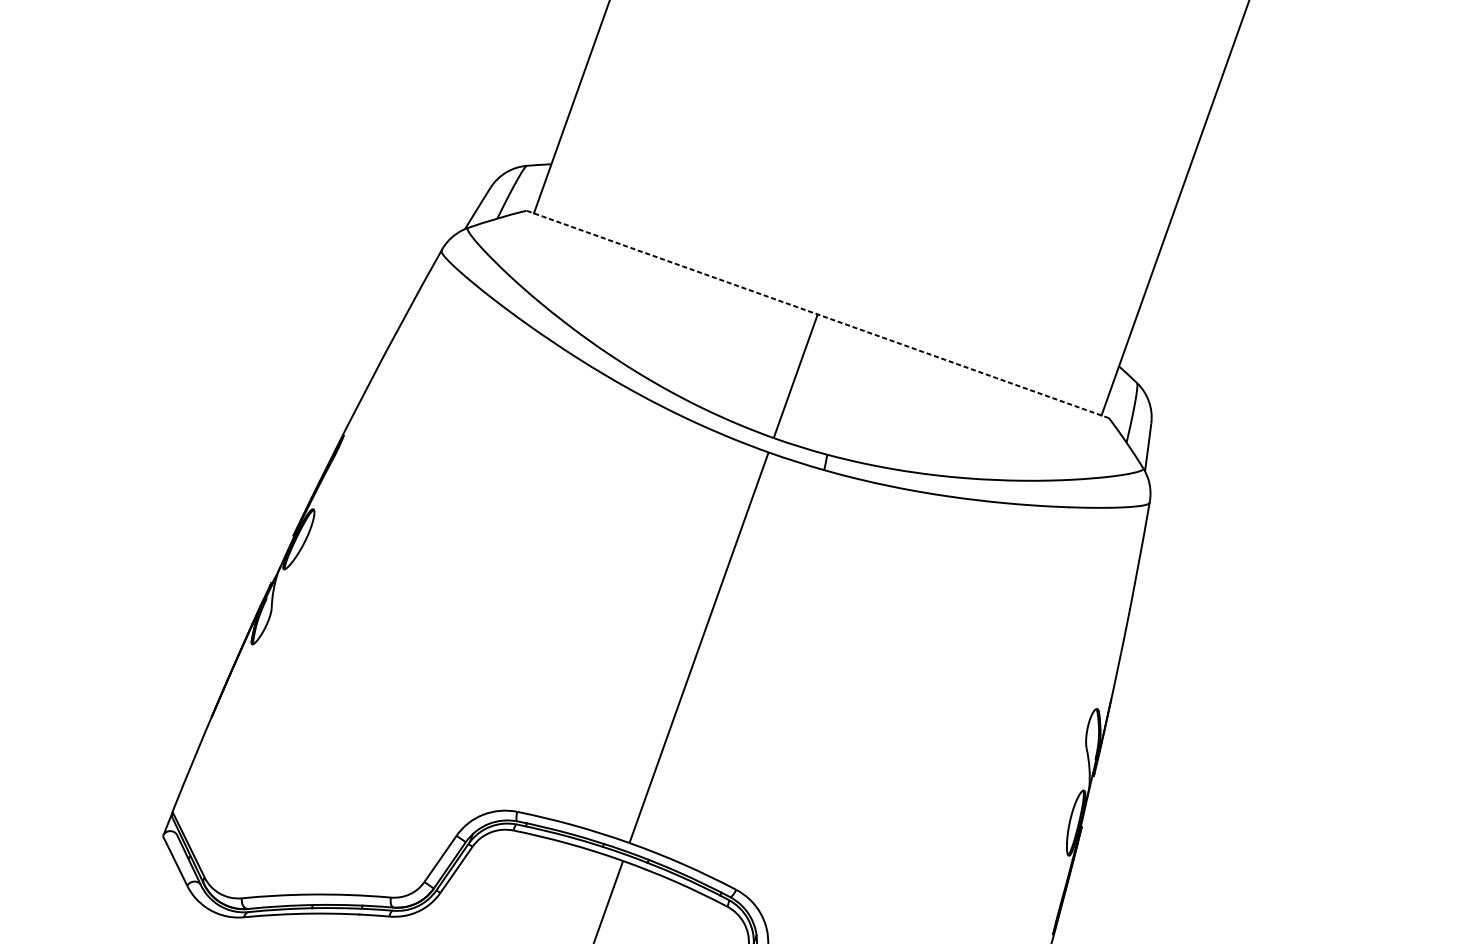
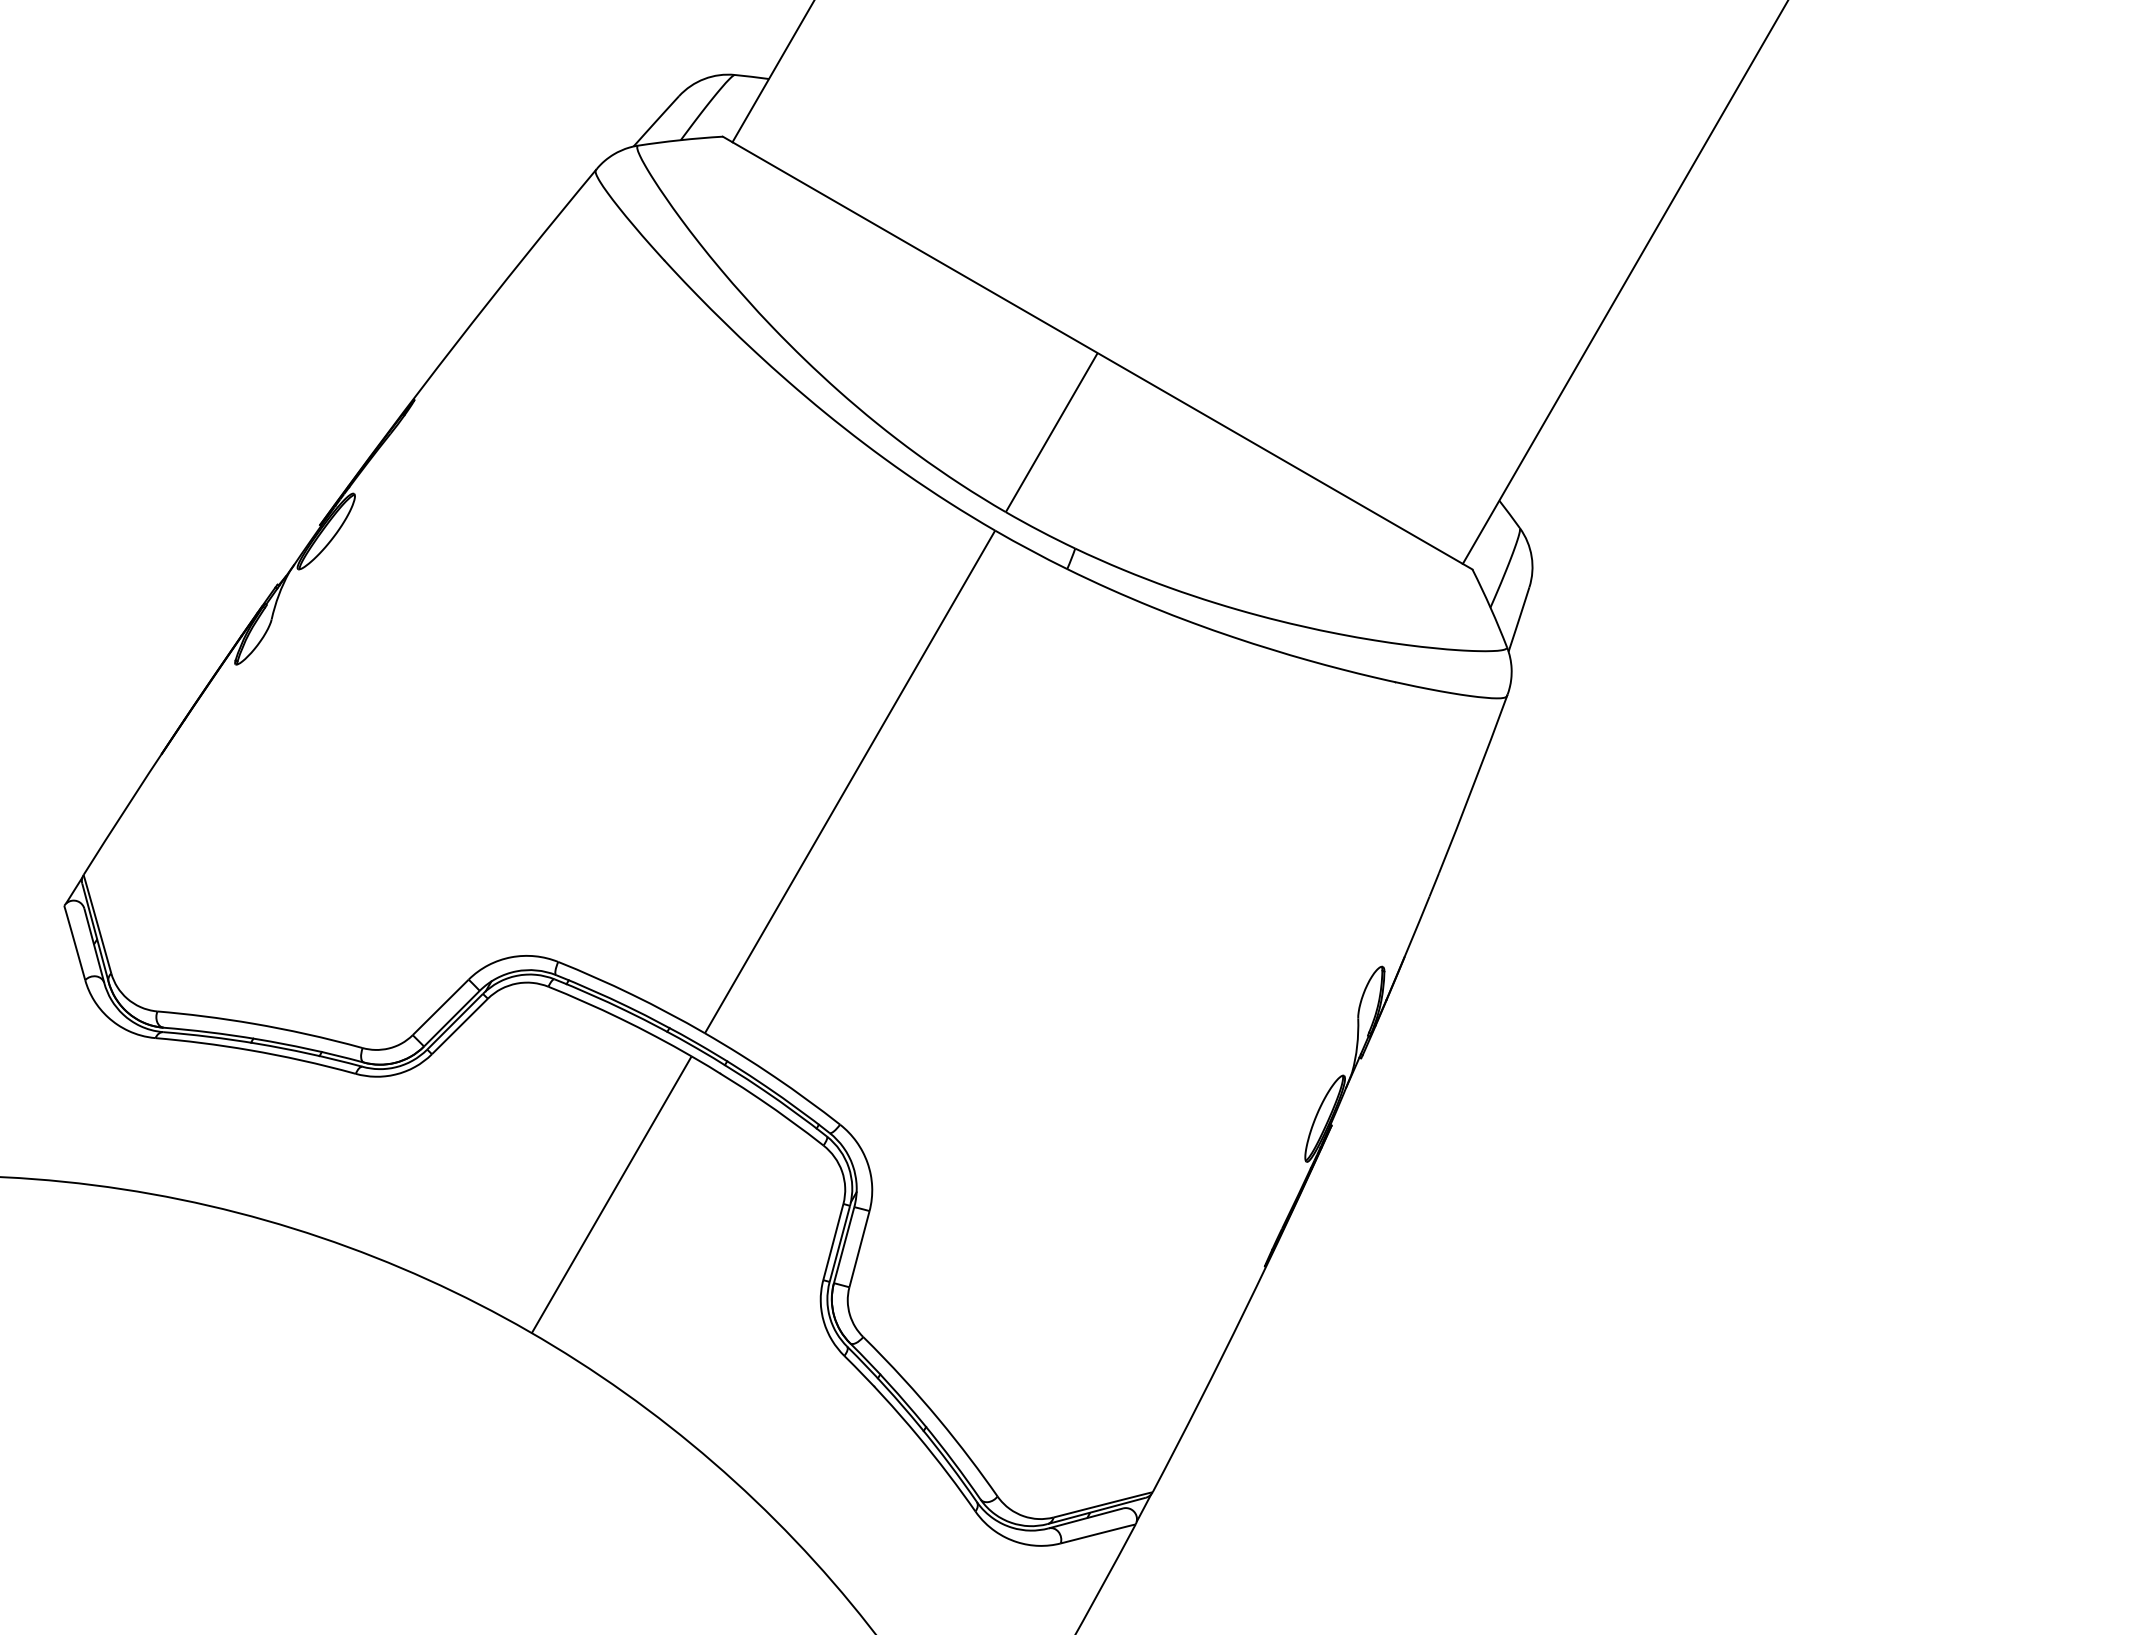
line: (817, 314) -> (1097, 353), dashed -> solid

